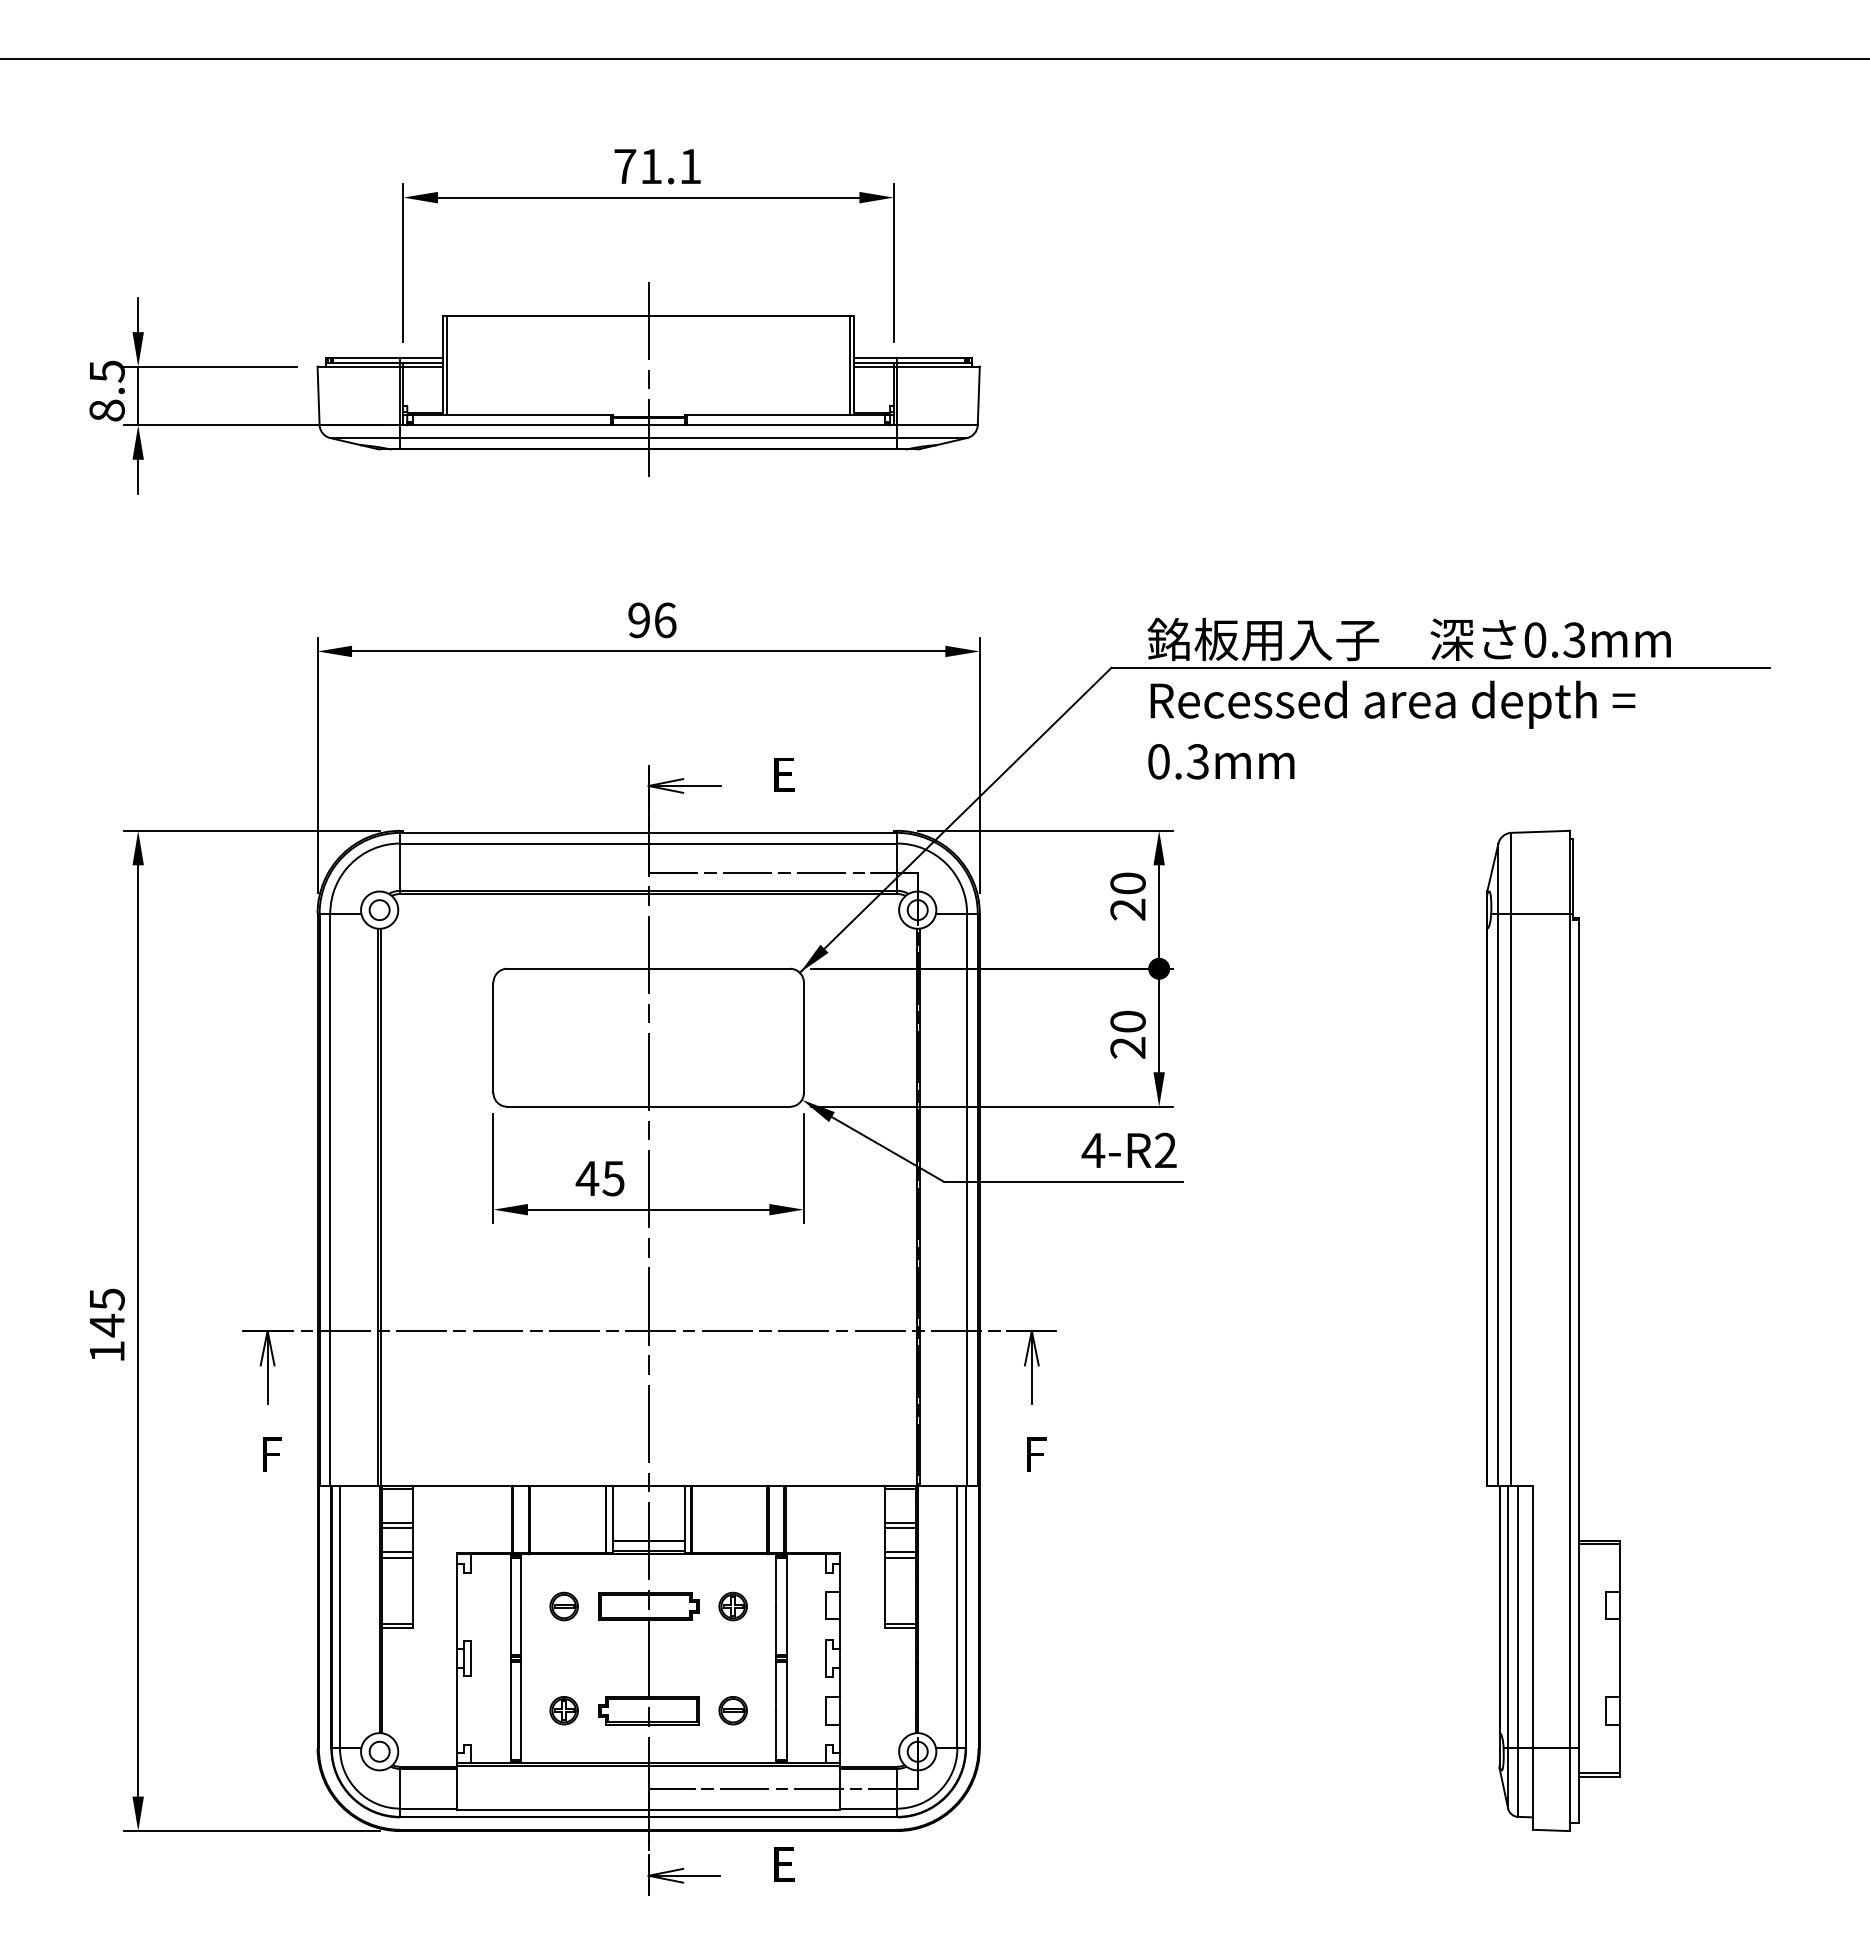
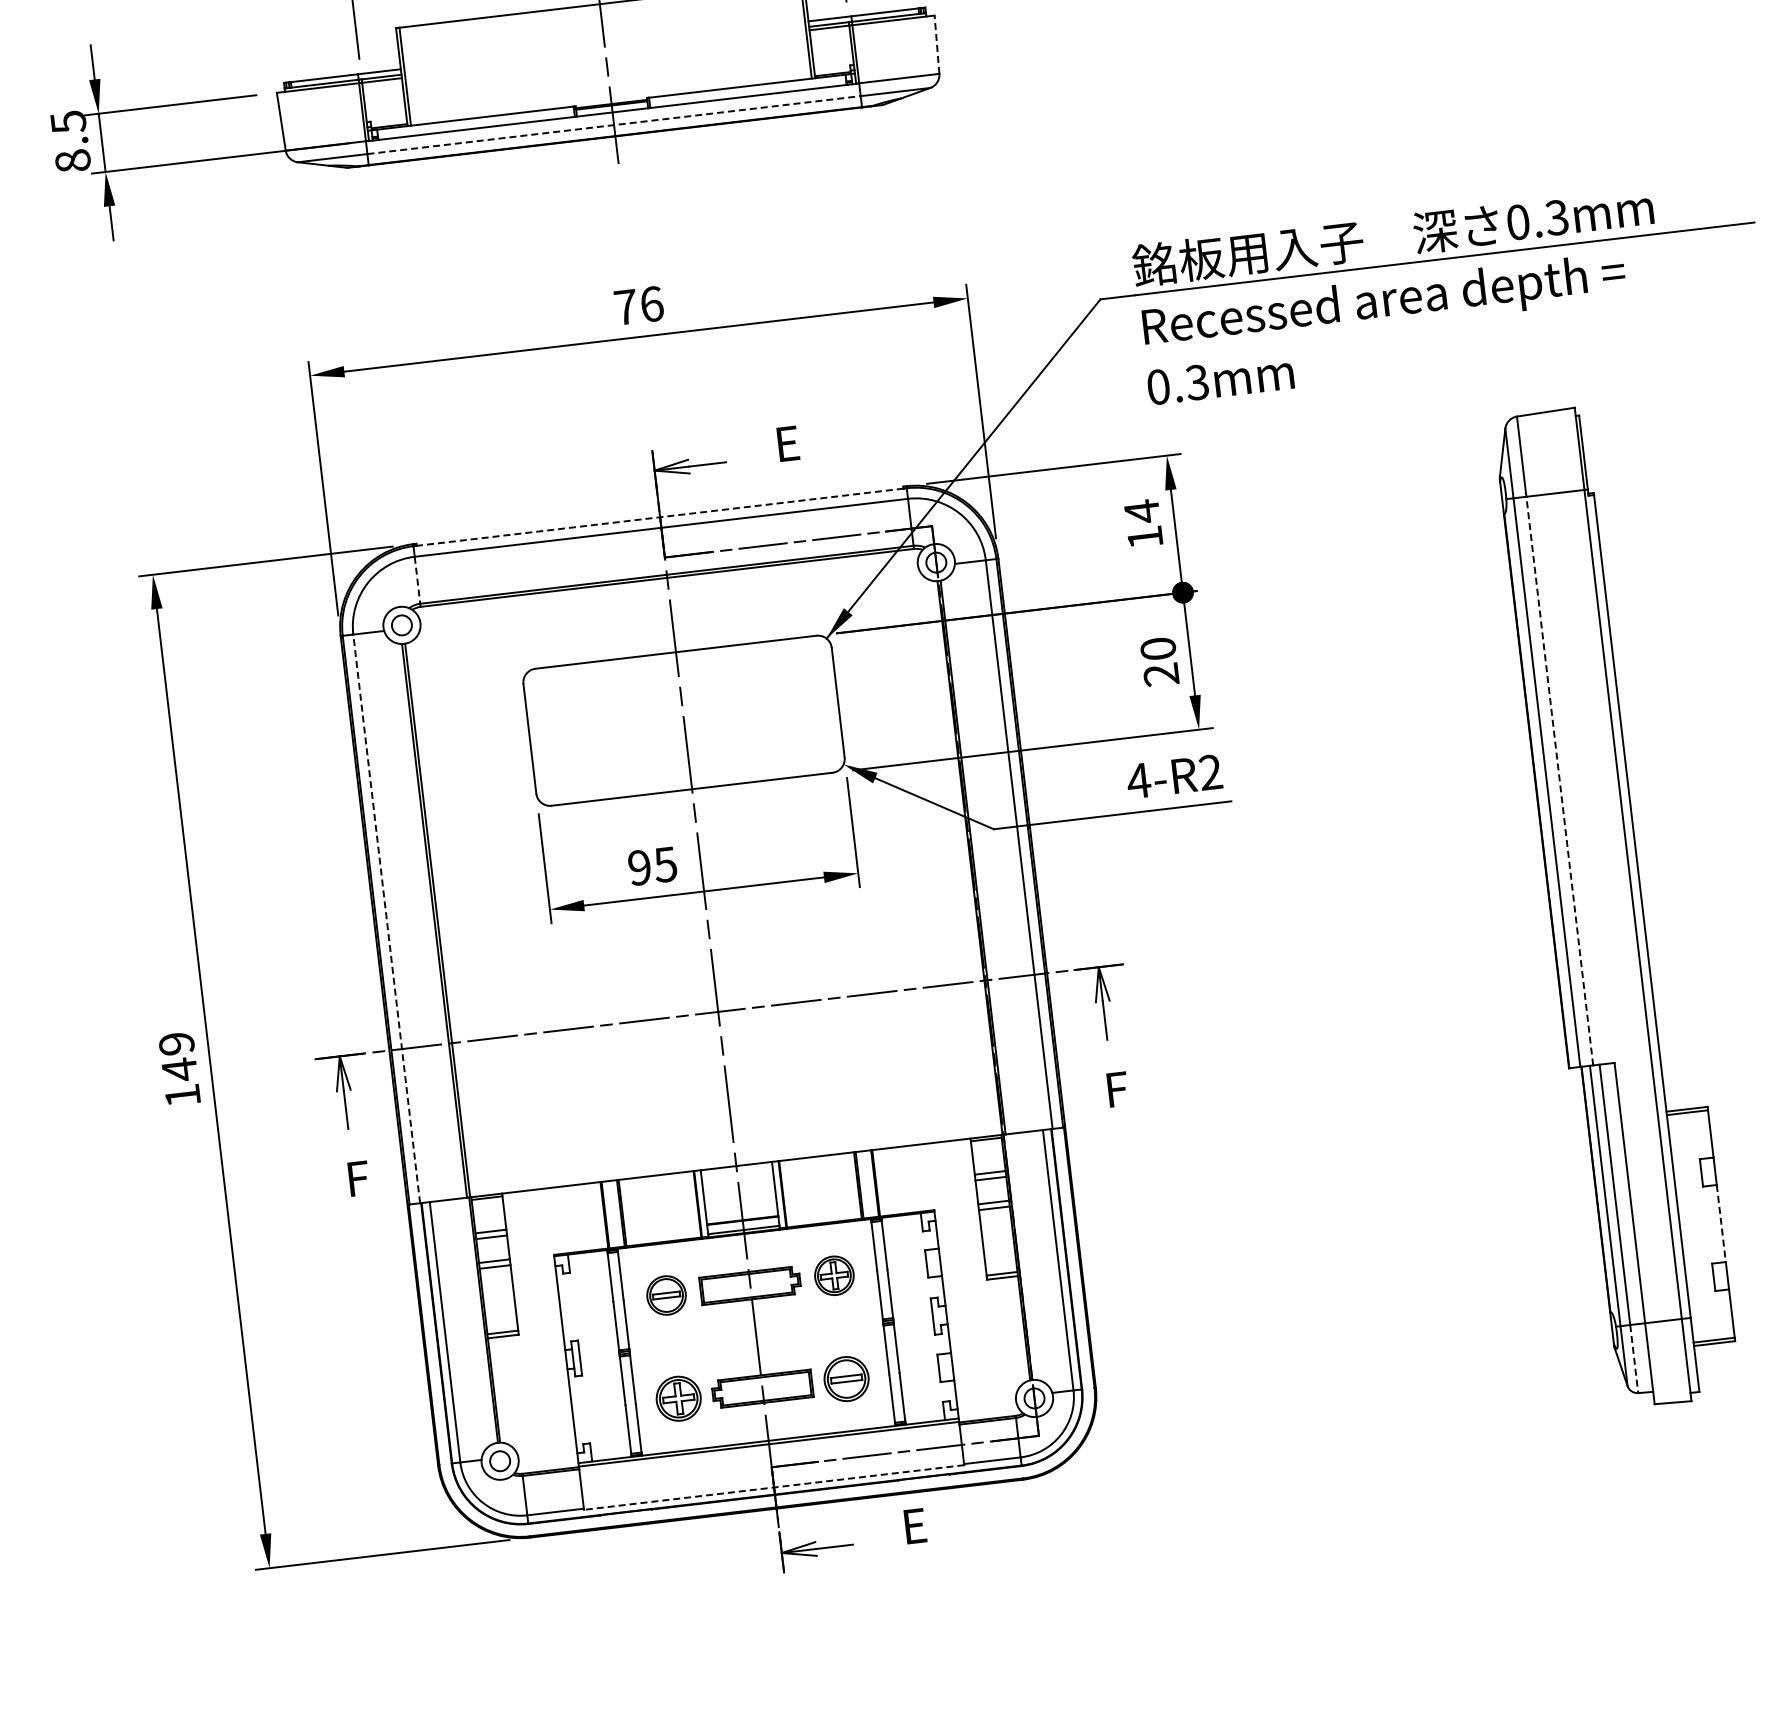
line: (978, 395) -> (936, 44), solid -> dashed
line: (649, 438) -> (614, 125), solid -> dashed
text: (639, 620) -> (626, 307), 96 -> 76
line: (648, 832) -> (659, 516), solid -> dashed
line: (400, 867) -> (417, 580), solid -> dashed
text: (1127, 895) -> (1142, 523), 20 -> 14
text: (587, 1178) -> (639, 867), 45 -> 95
line: (330, 1199) -> (386, 918), solid -> dashed
line: (1511, 1199) -> (1559, 780), solid -> dashed
text: (106, 1299) -> (176, 1043), 145 -> 149
part: (563, 1606) -> (665, 1295), size x1.4
part: (732, 1606) -> (833, 1275), size x1.4
line: (1620, 1658) -> (1721, 1223), solid -> dashed
part: (563, 1710) -> (677, 1398), size x1.6
part: (732, 1710) -> (845, 1379), size x1.6
line: (1517, 1783) -> (1633, 1360), solid -> dashed
line: (648, 1809) -> (773, 1487), solid -> dashed

